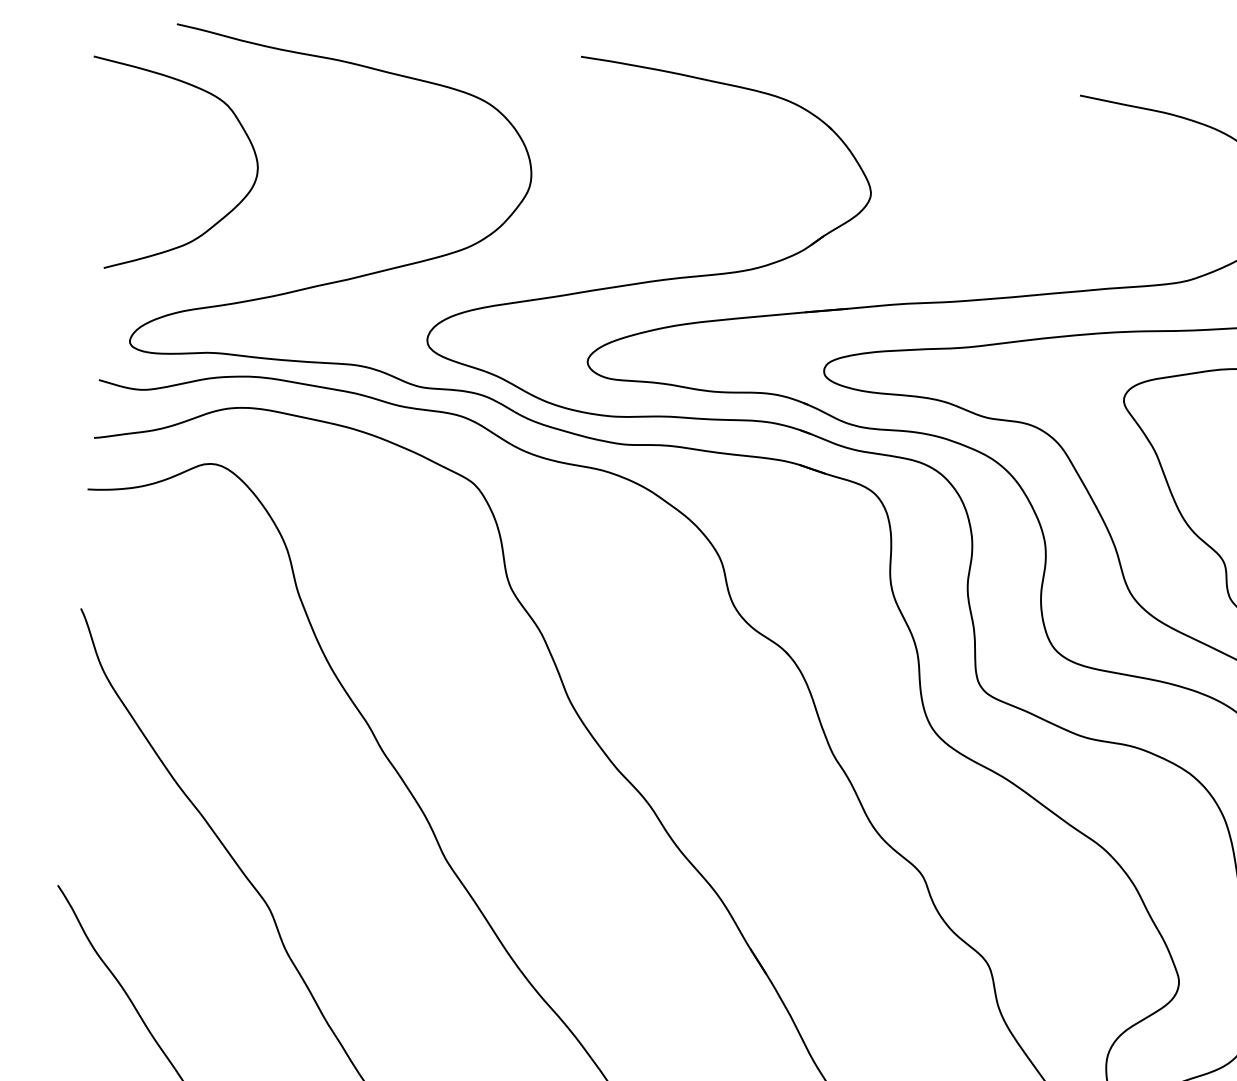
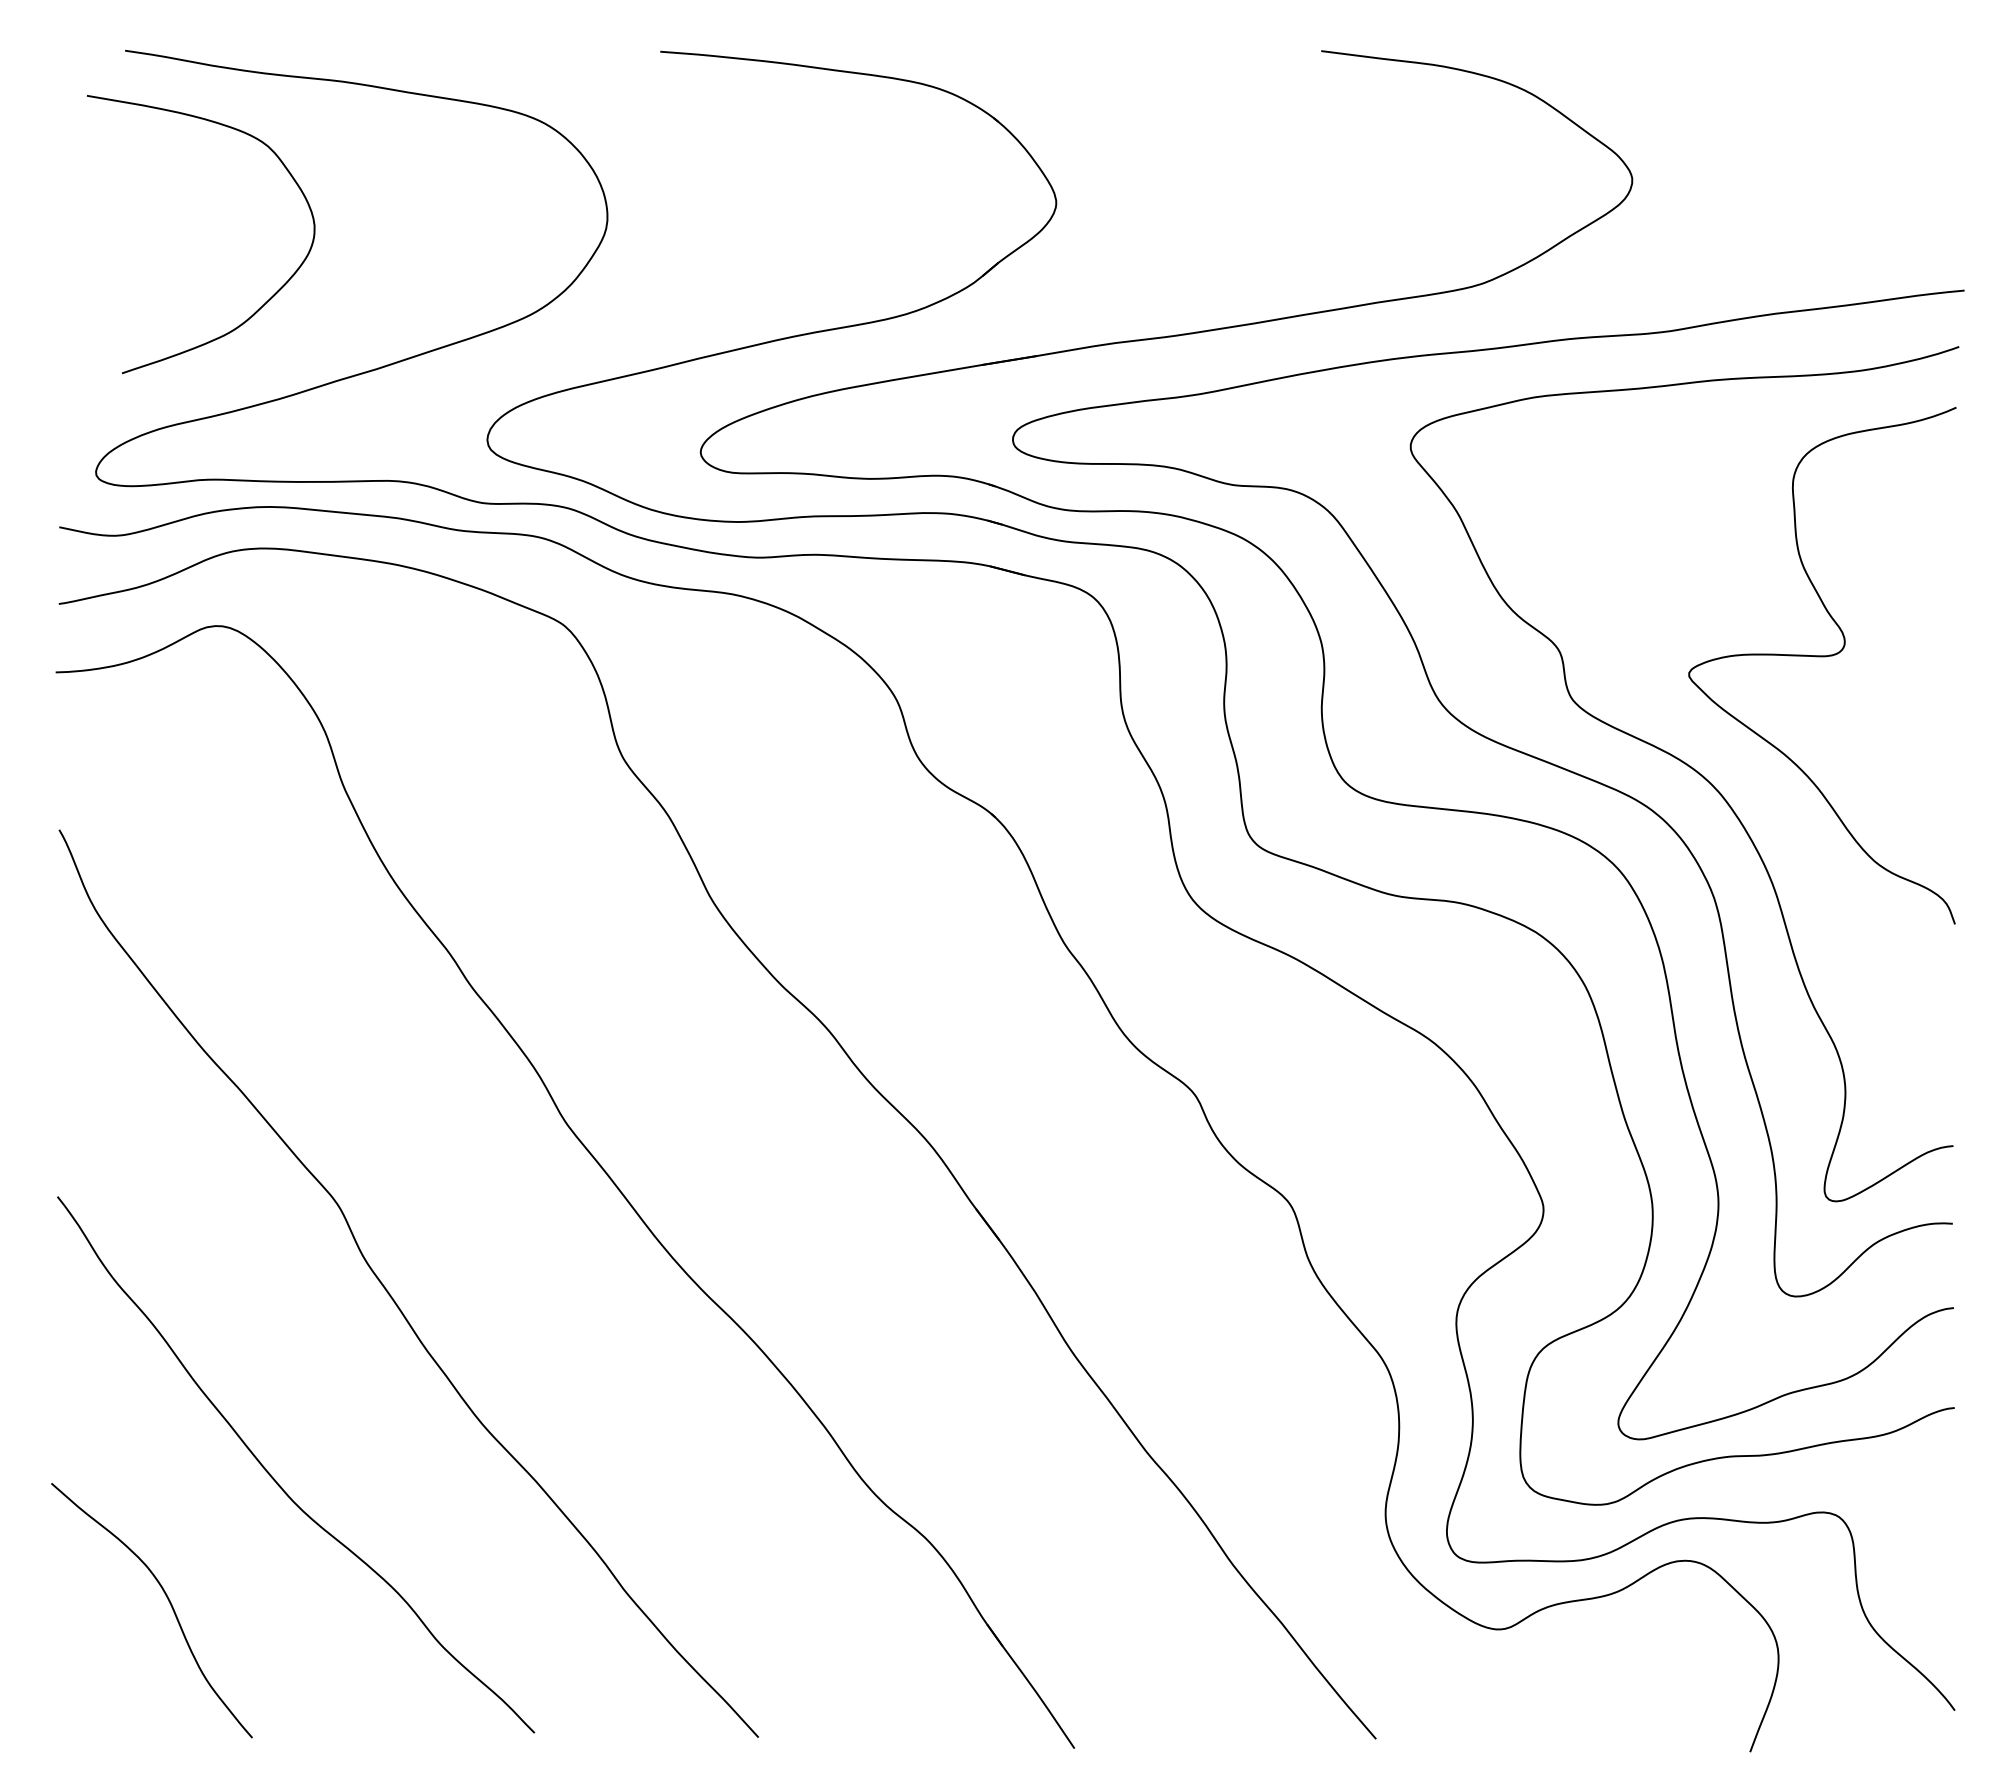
curve: (211, 226) -> (259, 307), moved

